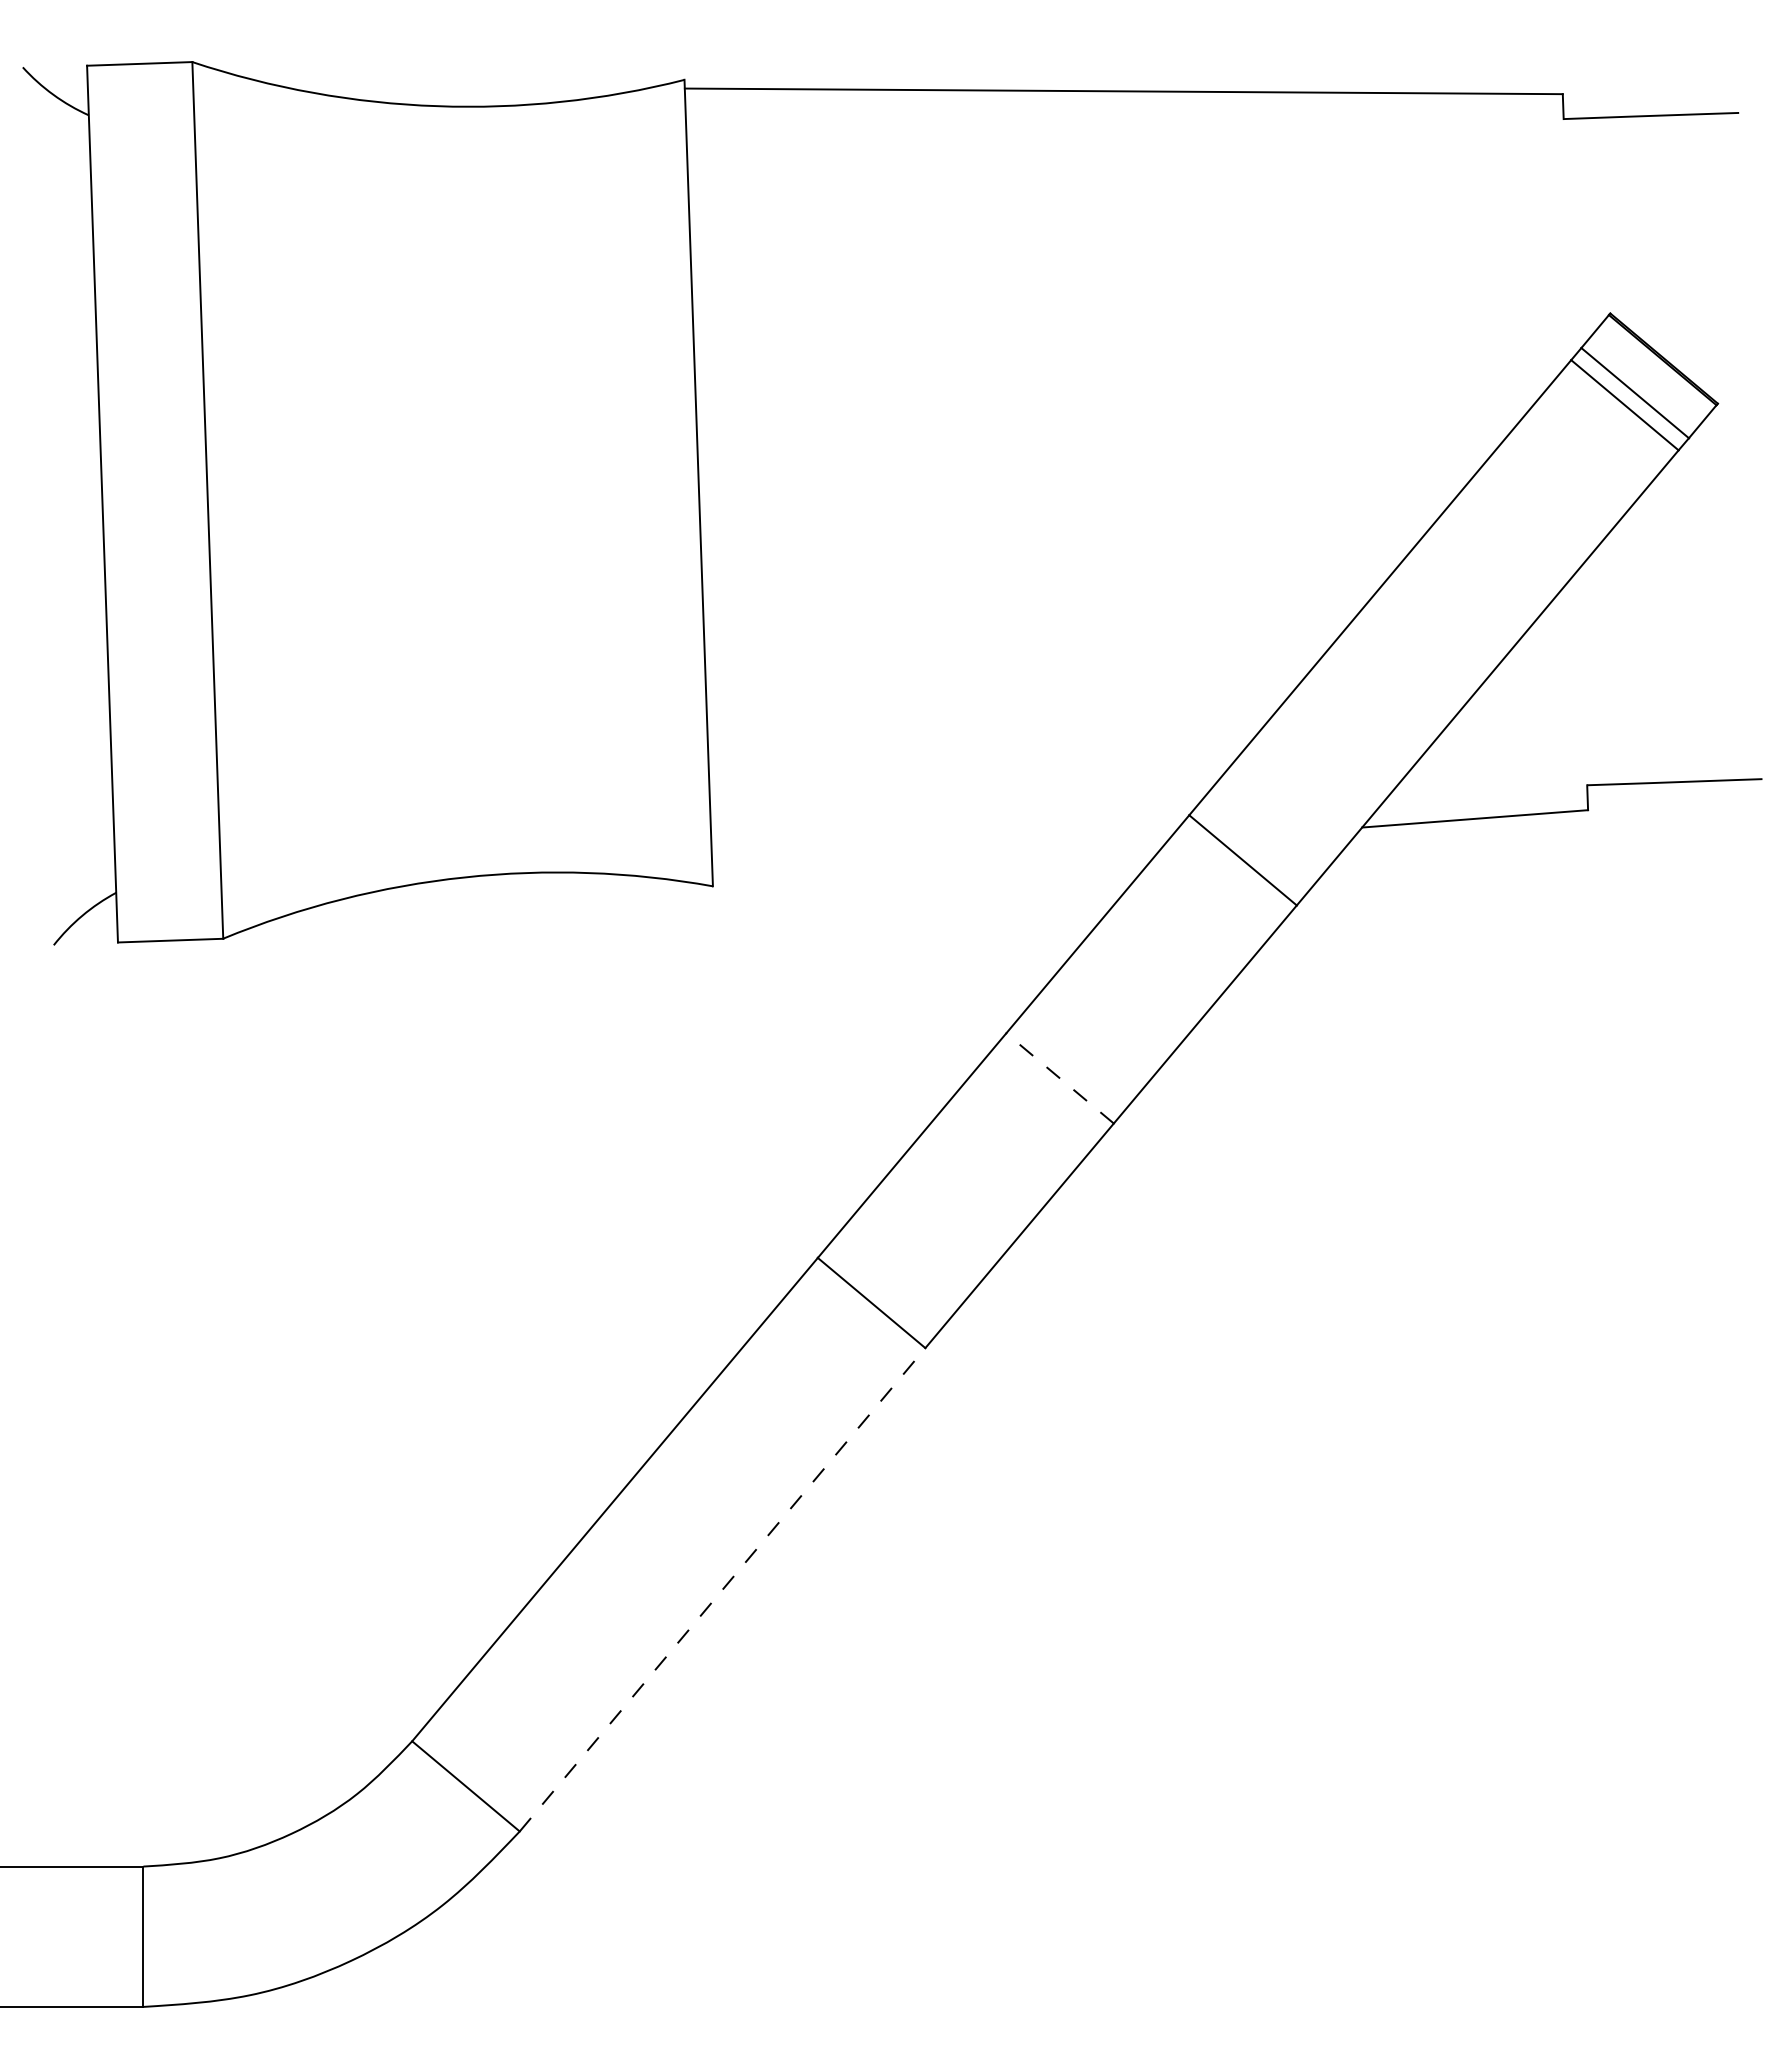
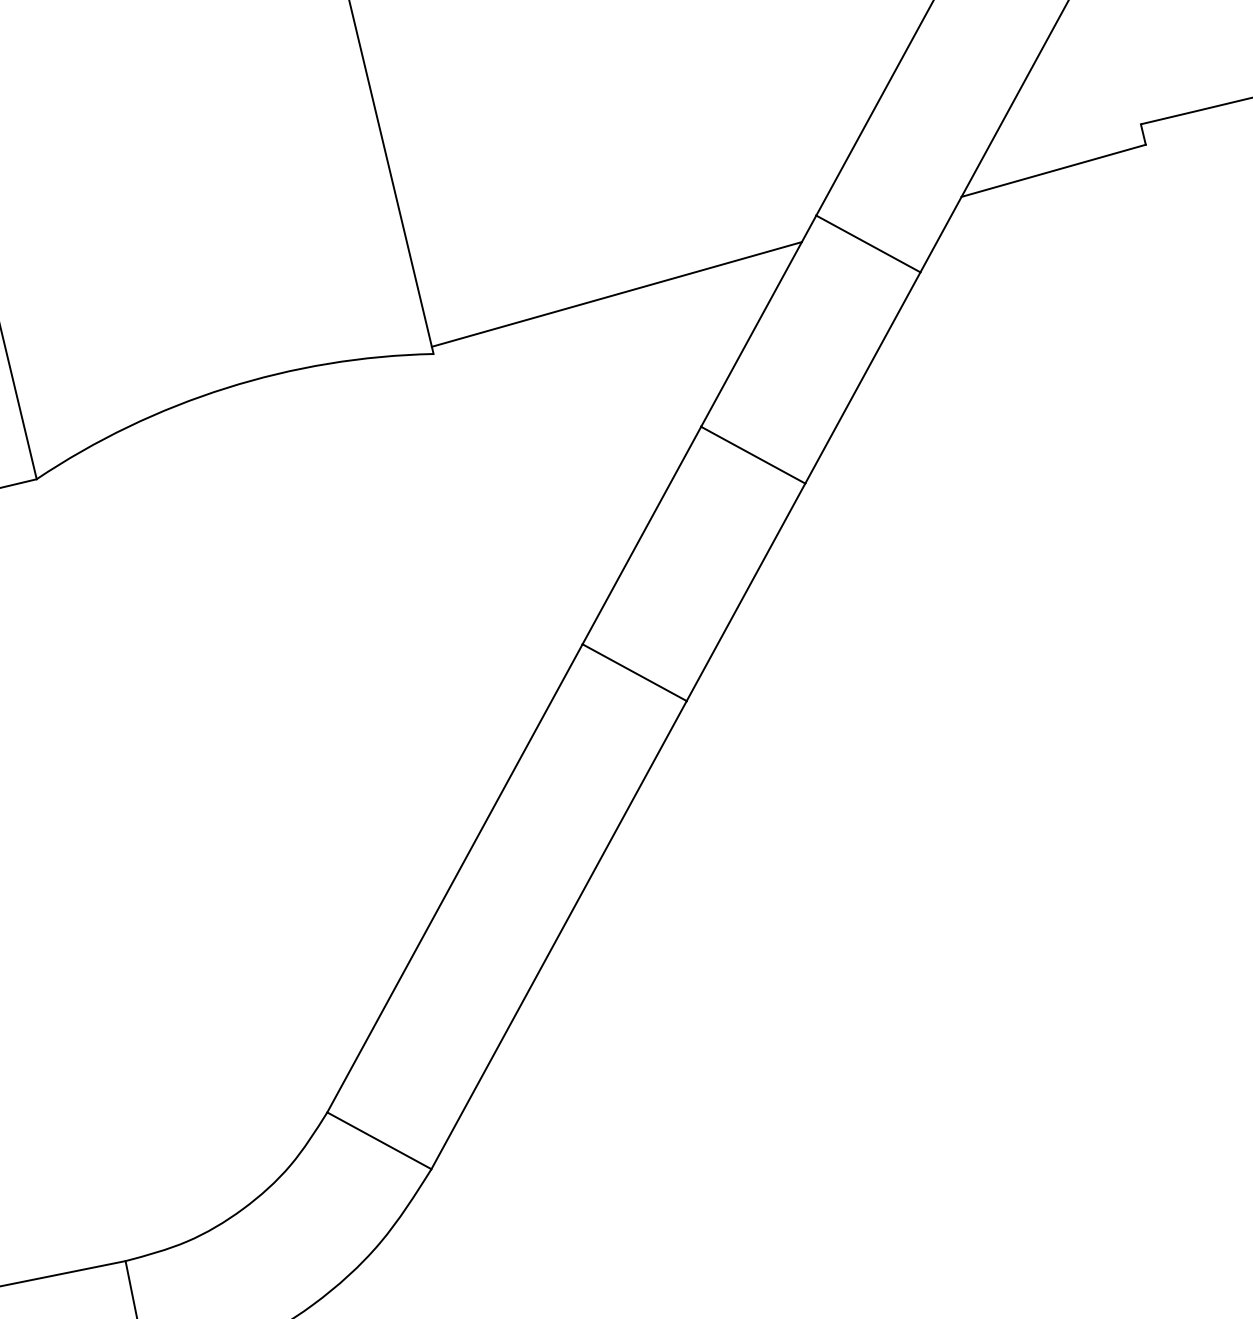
line: (939, 859) -> (616, 293), added
line: (1059, 1078) -> (752, 455), dashed -> solid
line: (722, 1589) -> (558, 934), dashed -> solid

